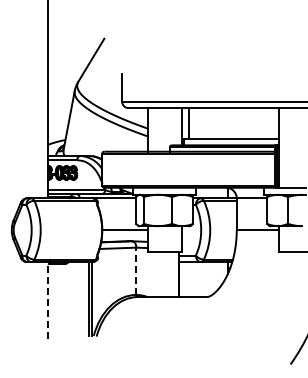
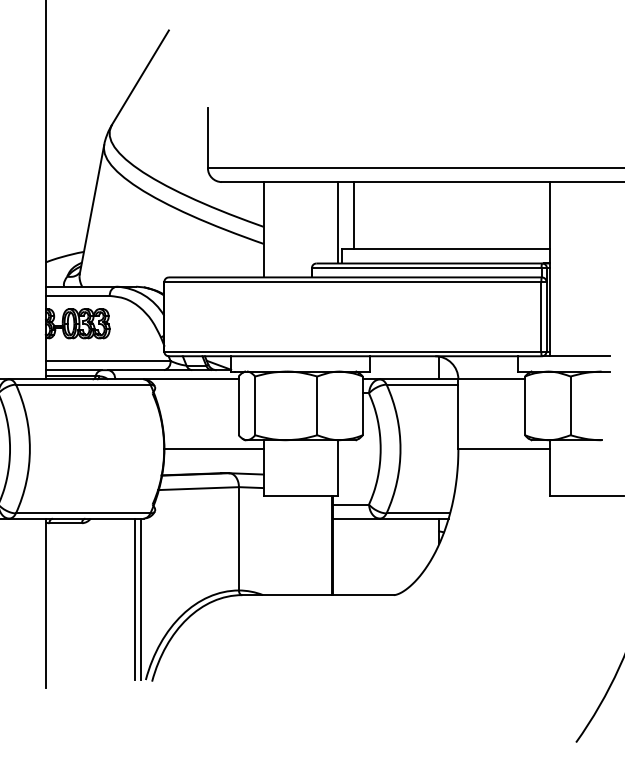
line: (136, 271) -> (239, 539), dashed -> solid
line: (47, 300) -> (44, 602), dashed -> solid

